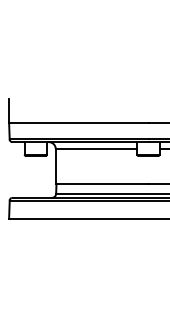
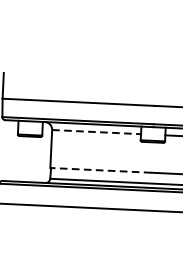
line: (96, 149) -> (96, 132), solid -> dashed
line: (101, 183) -> (100, 169), solid -> dashed

